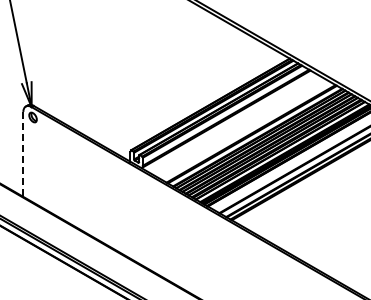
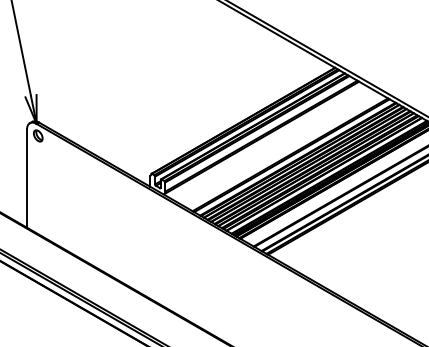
line: (23, 154) -> (27, 178), dashed -> solid

